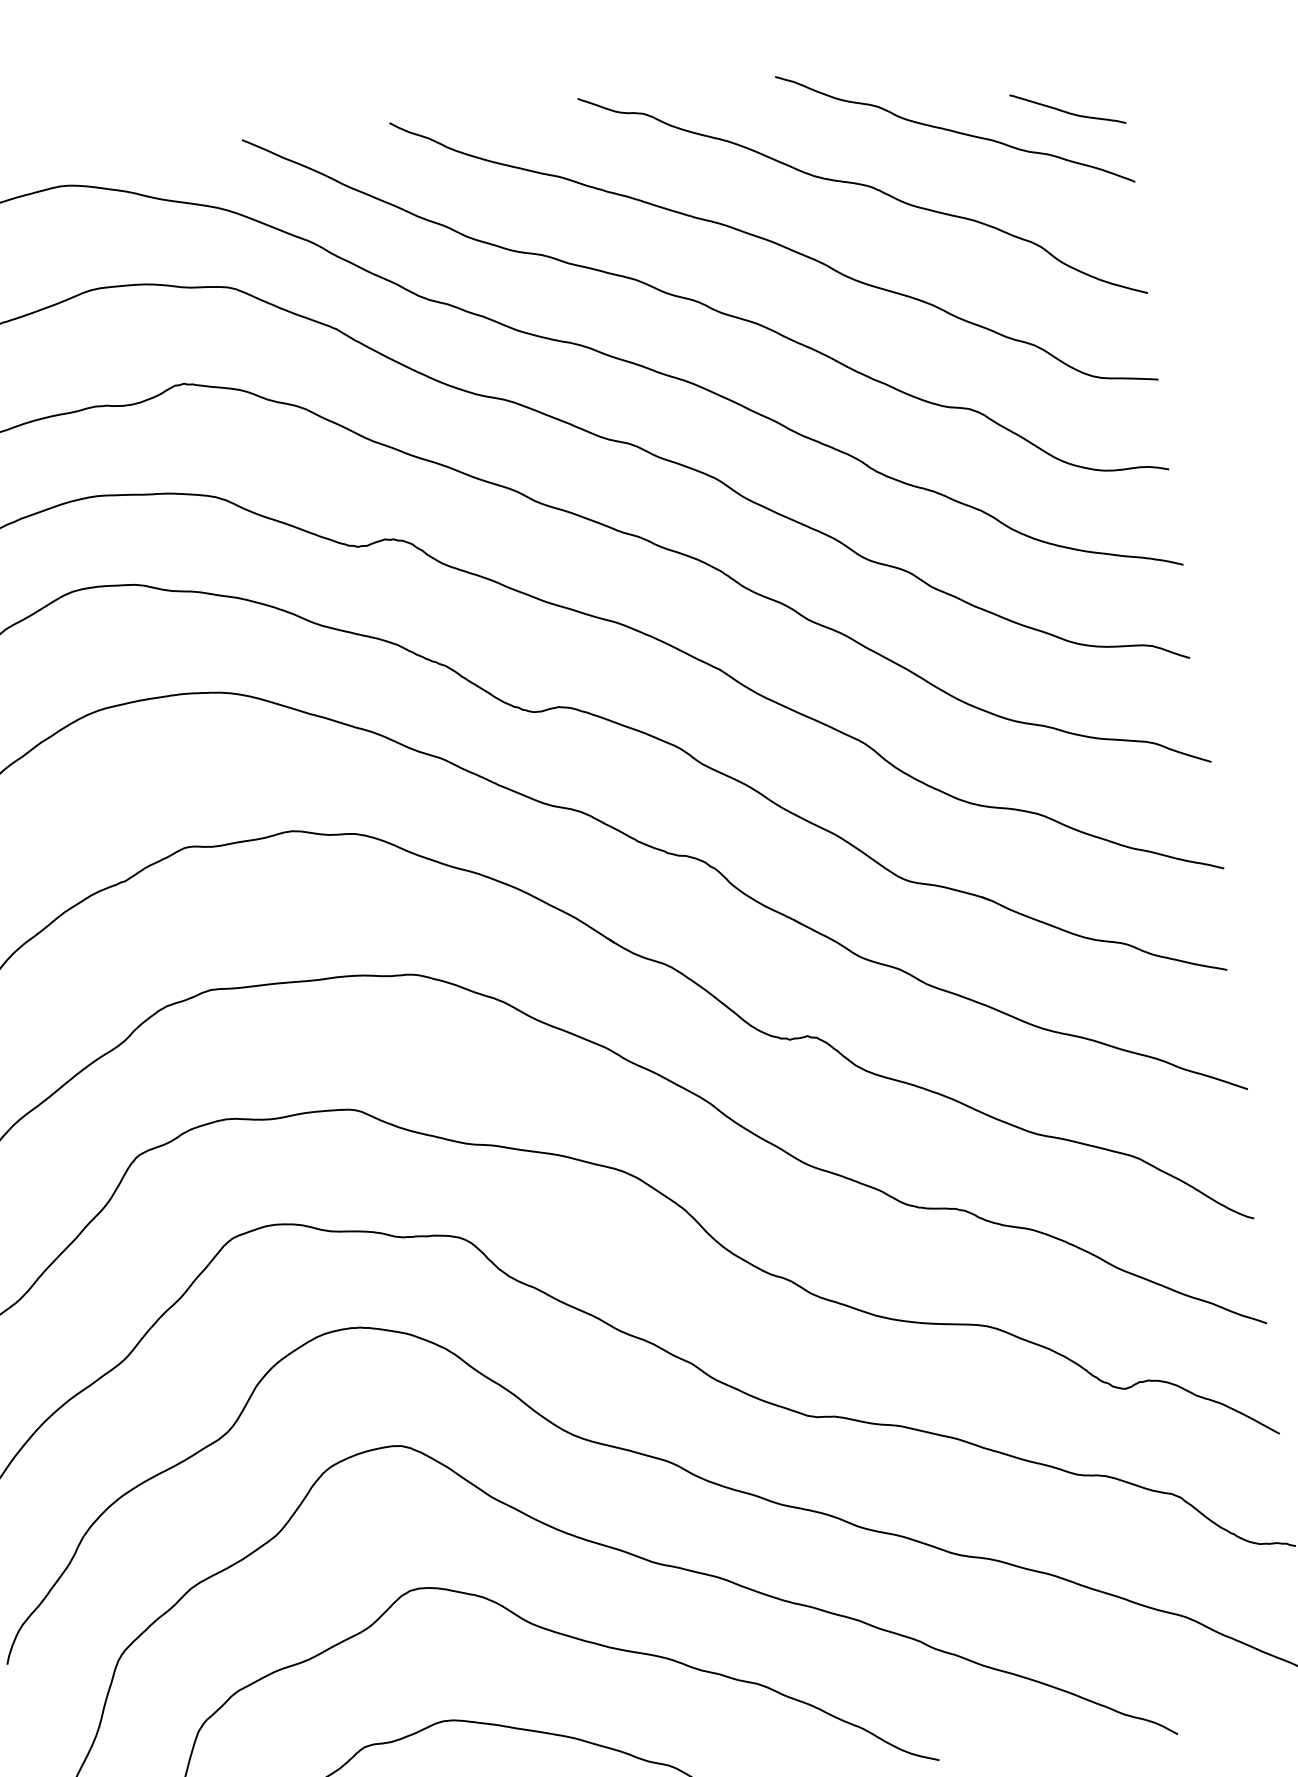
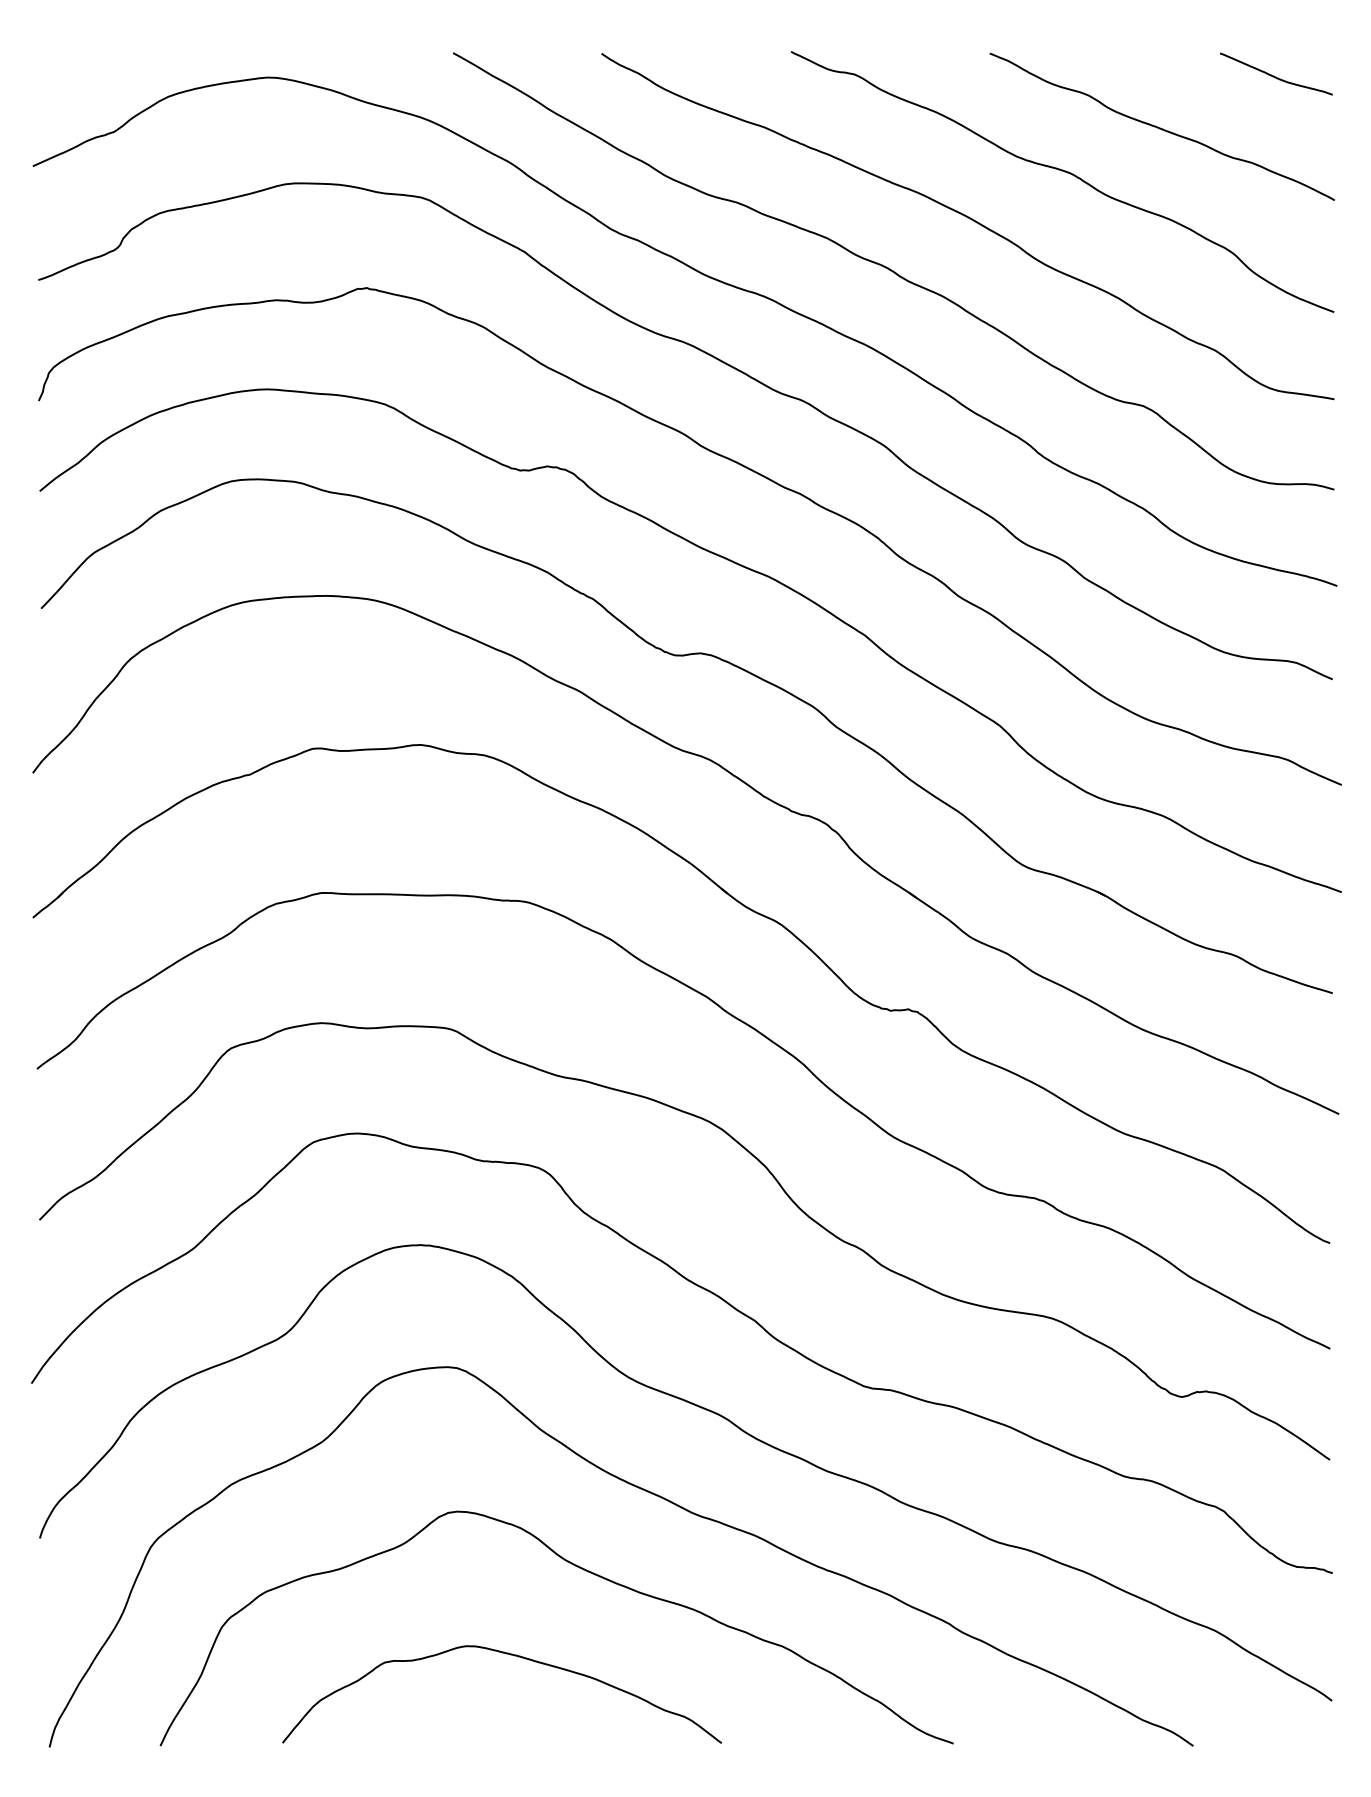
curve: (1068, 111) -> (1276, 76), moved

